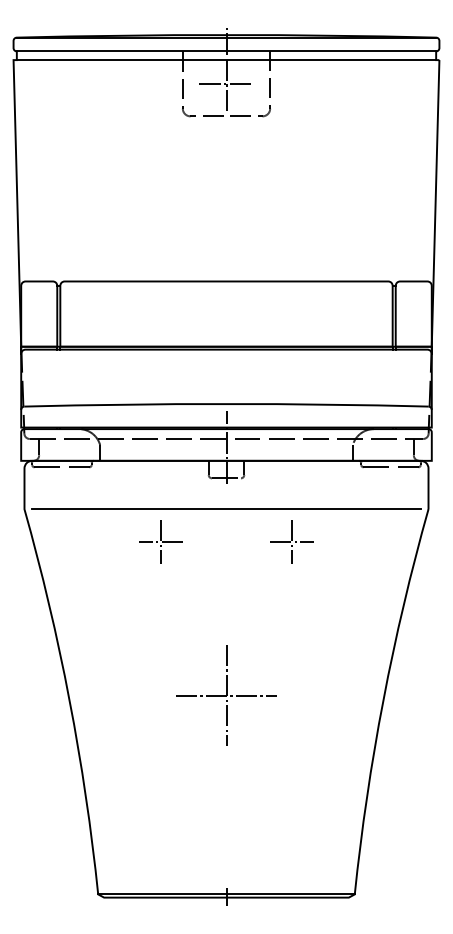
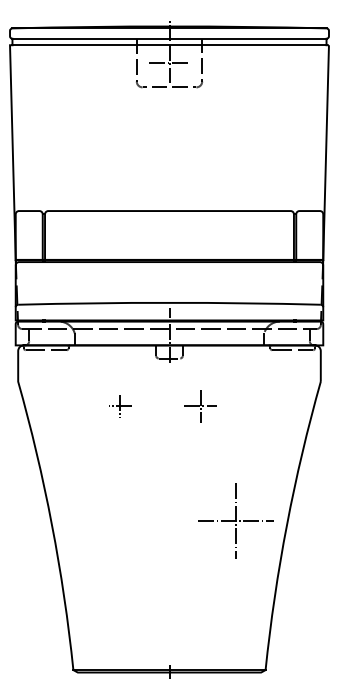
line: (226, 509) -> (169, 381), removed
part: (160, 541) -> (120, 405), size x0.7
part: (291, 541) -> (200, 405), moved
part: (226, 695) -> (236, 521), moved

